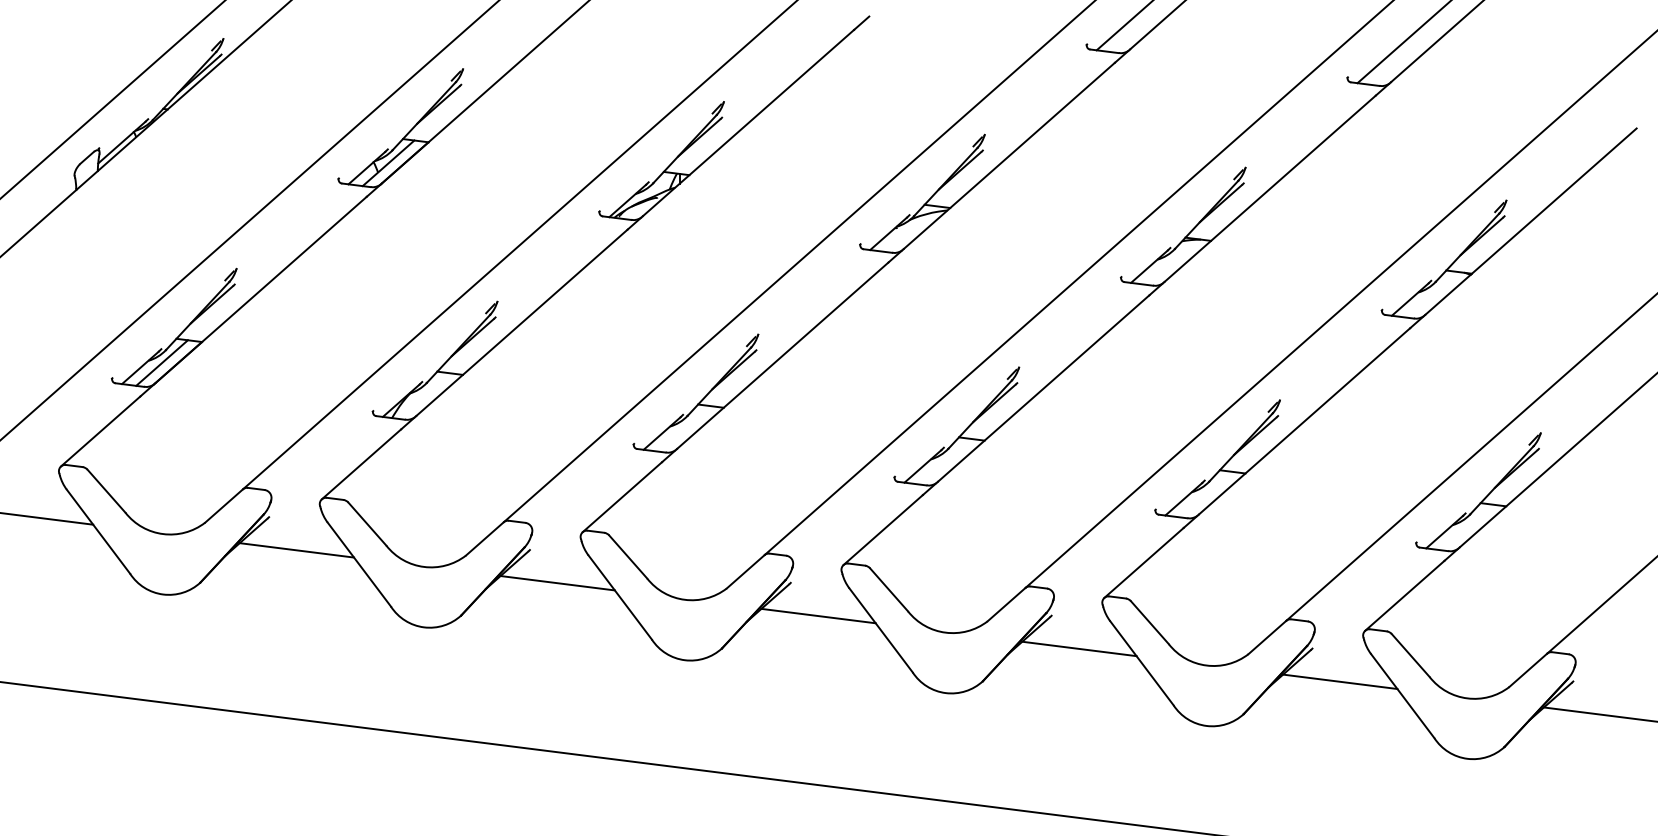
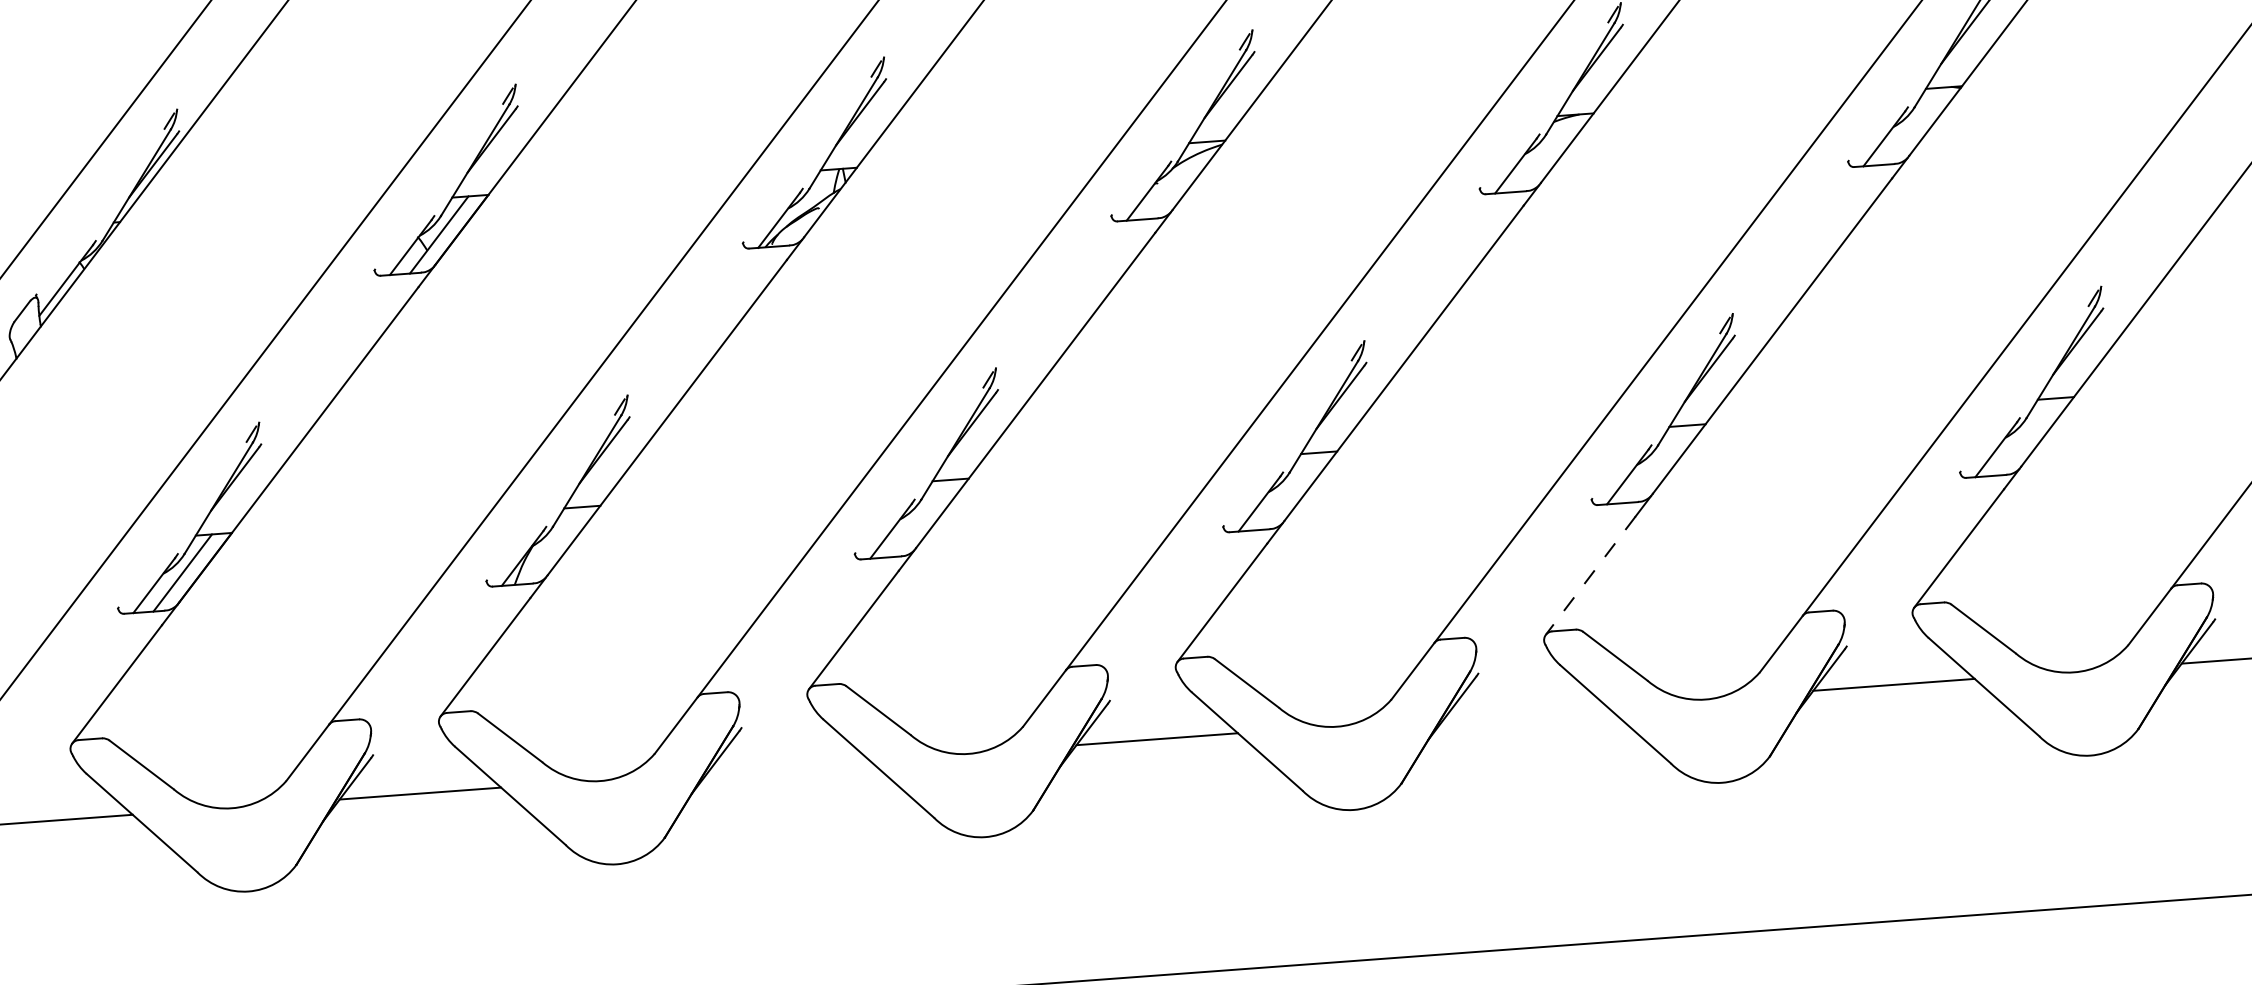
line: (1144, 562) -> (1591, 574), solid -> dashed
line: (557, 583) -> (788, 766), removed
line: (1079, 648) -> (1525, 711), removed

